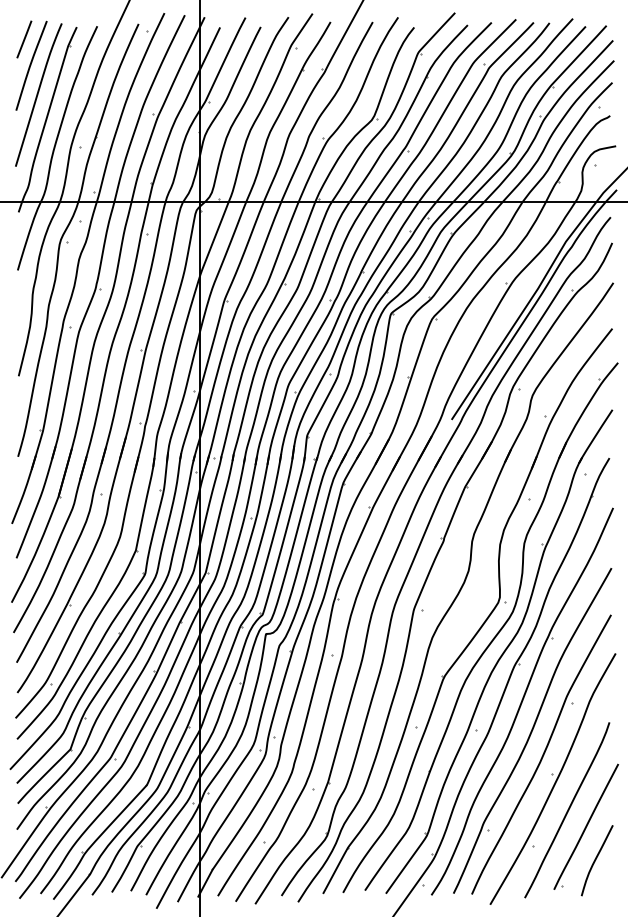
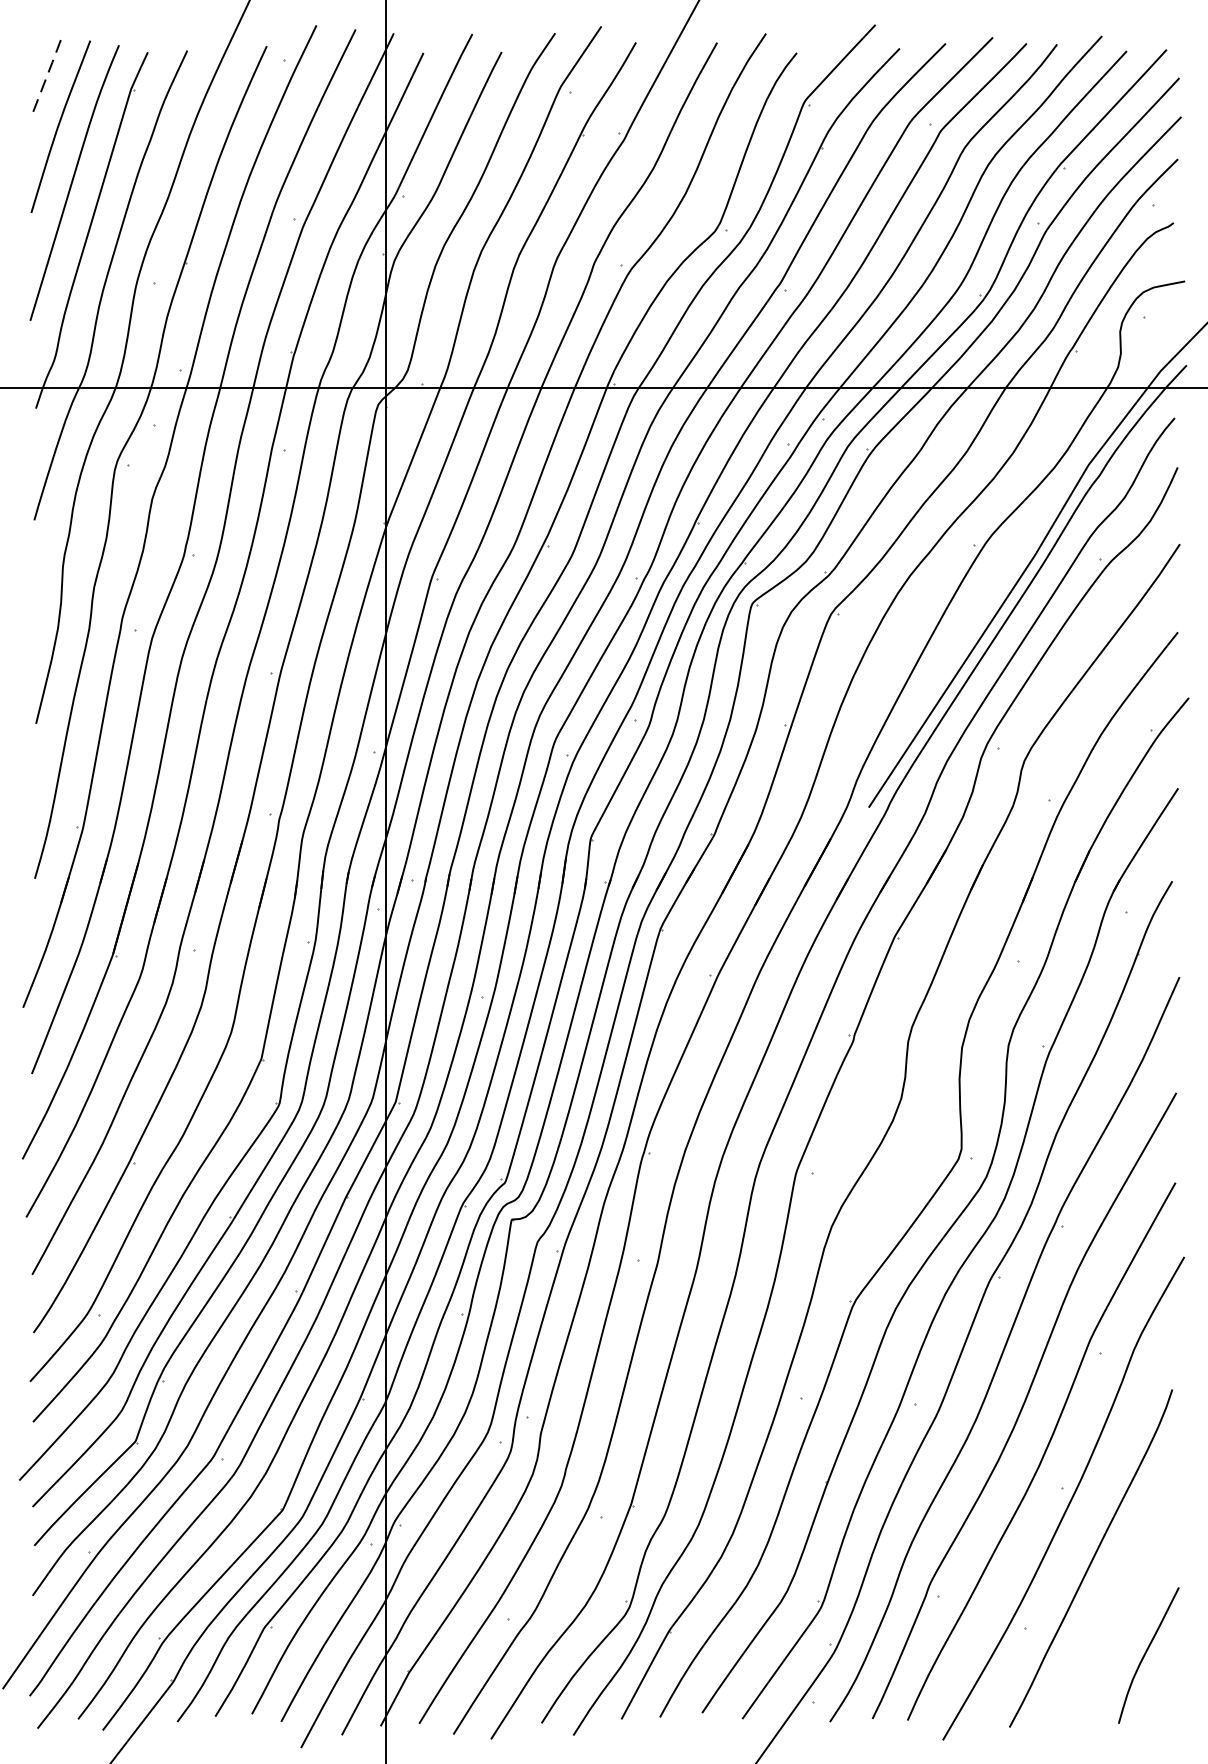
line: (24, 38) -> (47, 74), solid -> dashed
part: (585, 826) -> (1126, 1589), removed

